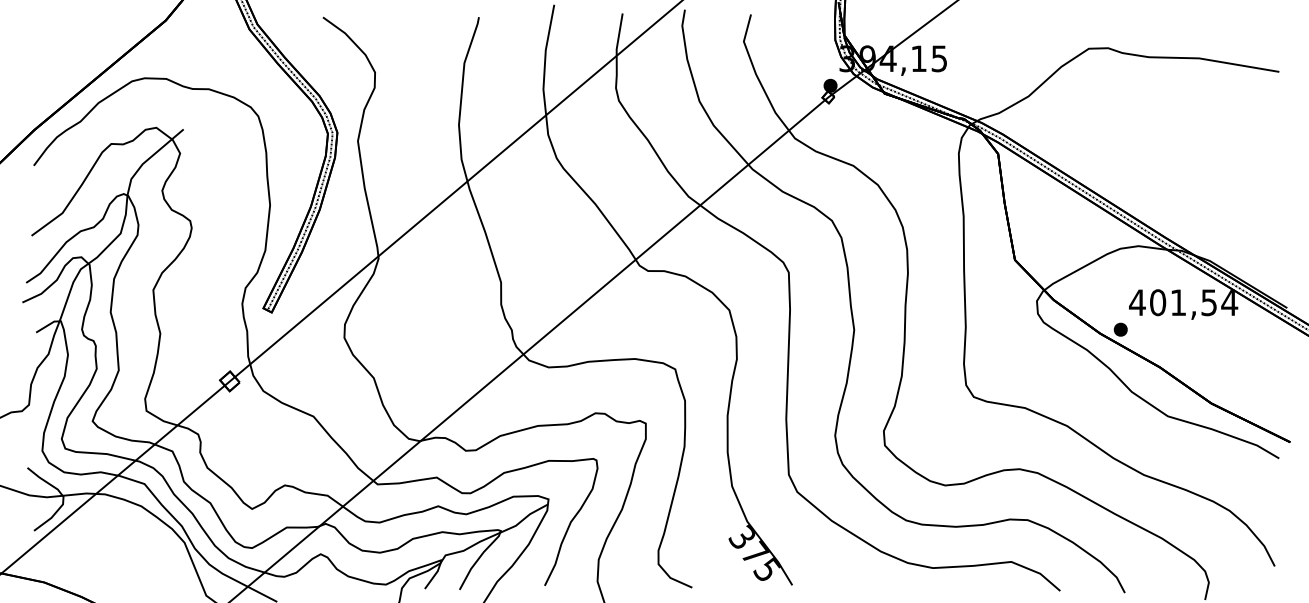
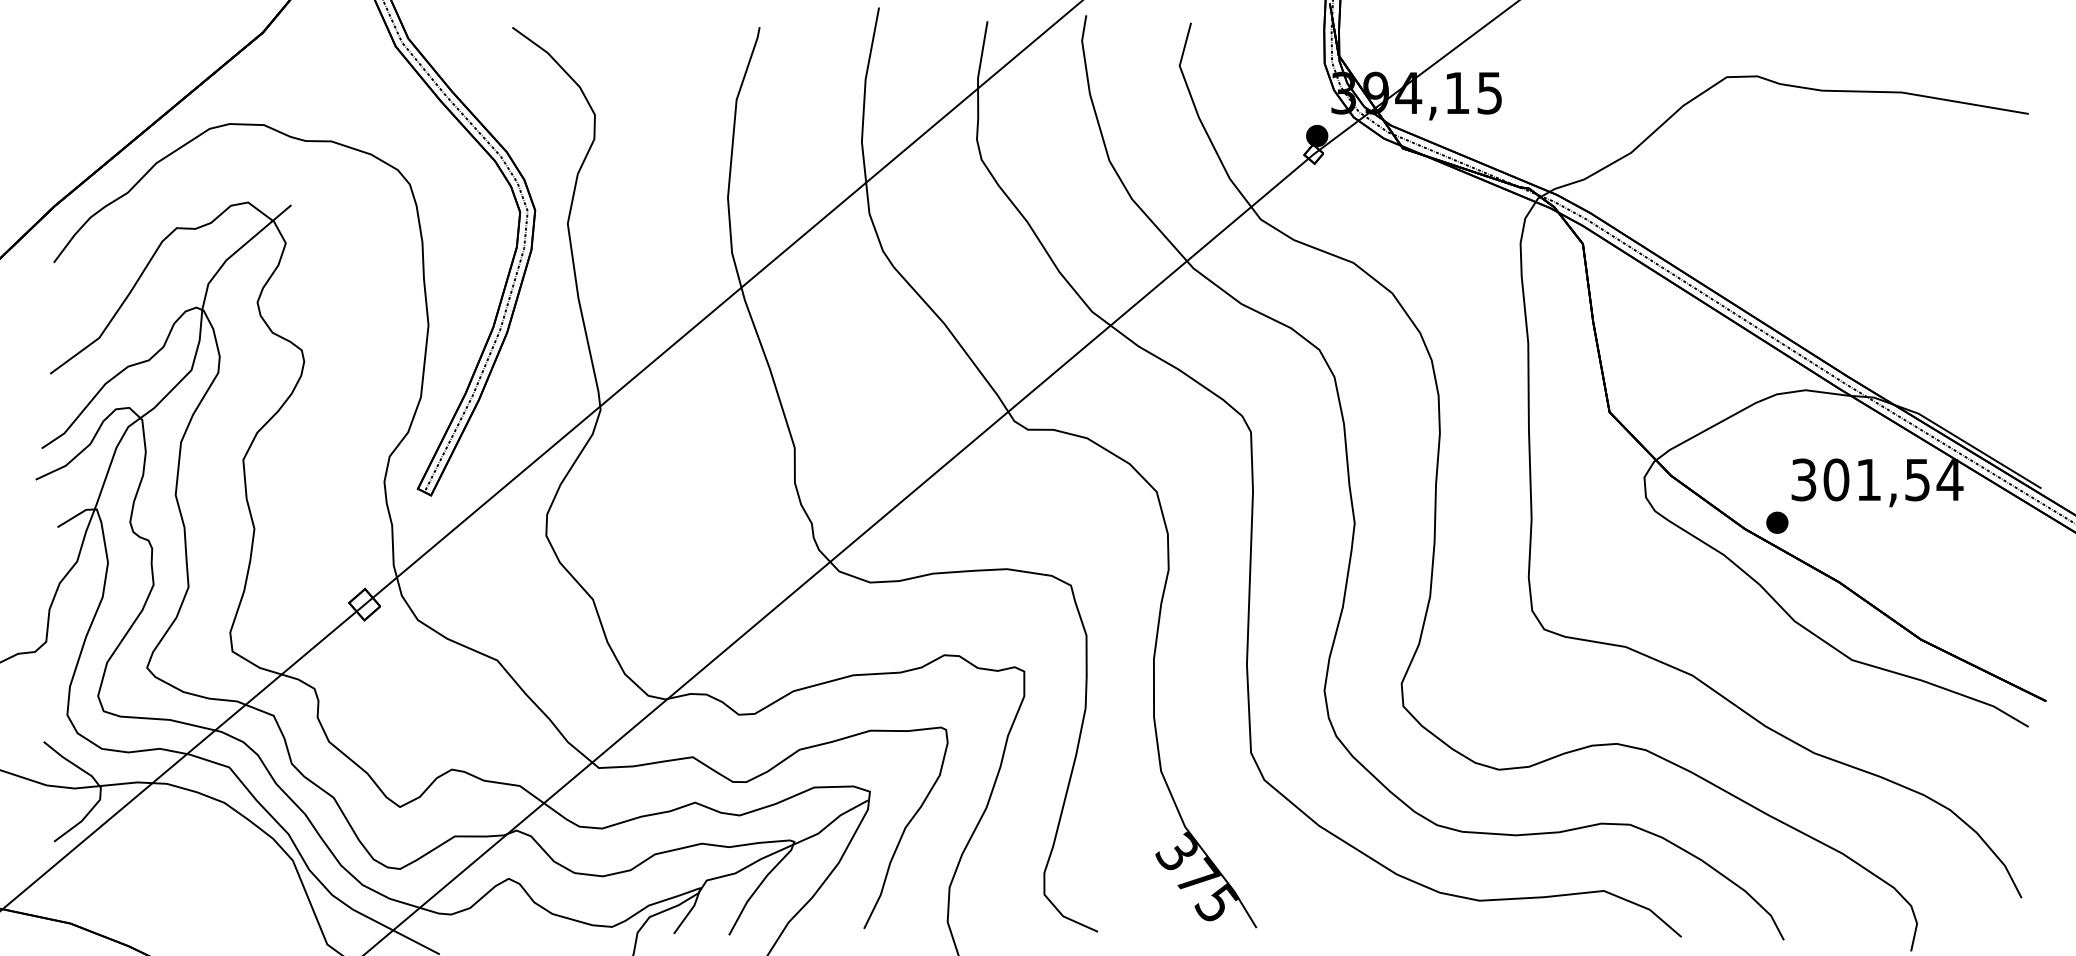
text: (1137, 302) -> (1803, 479), 401,54 -> 301,54

